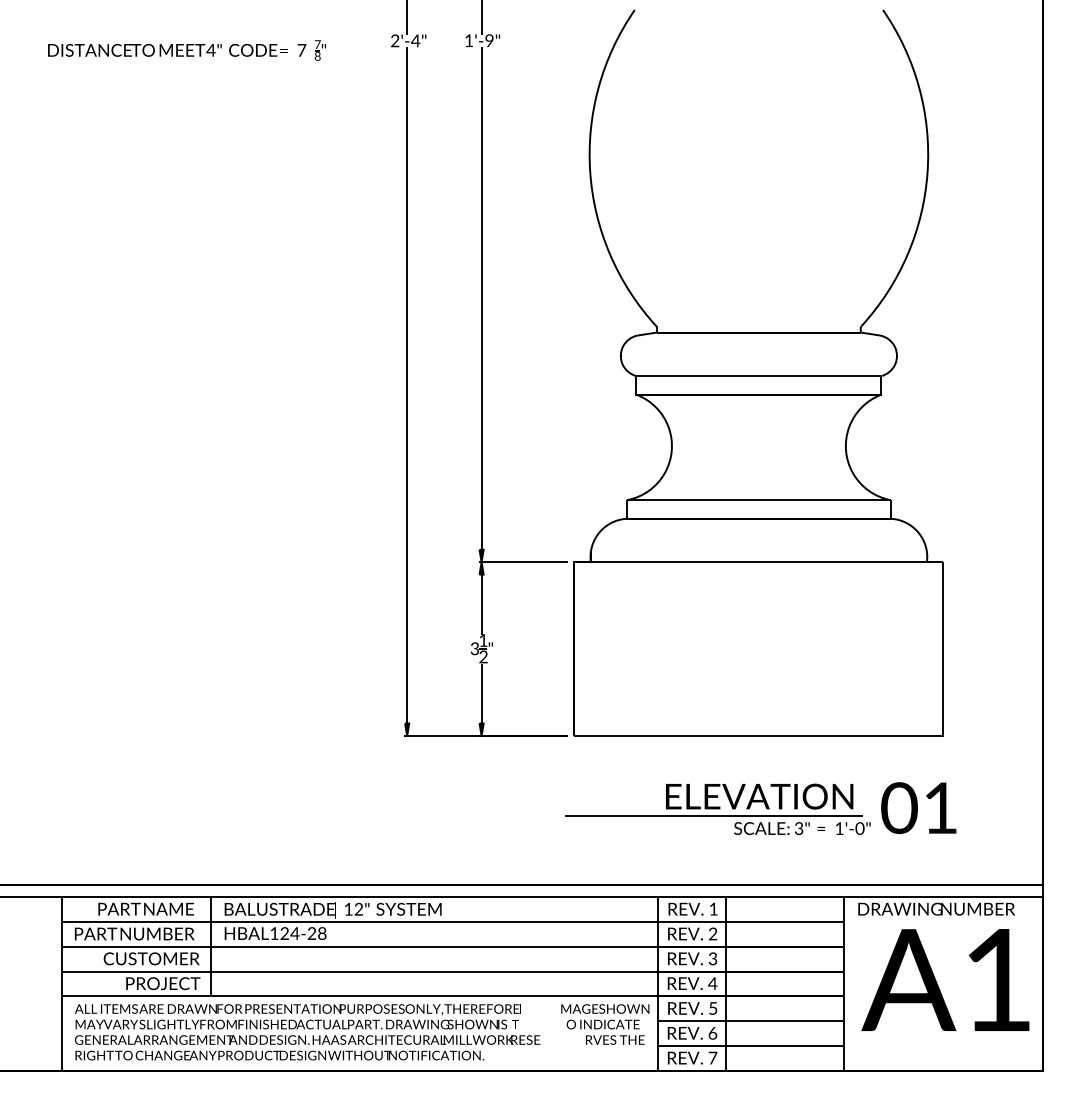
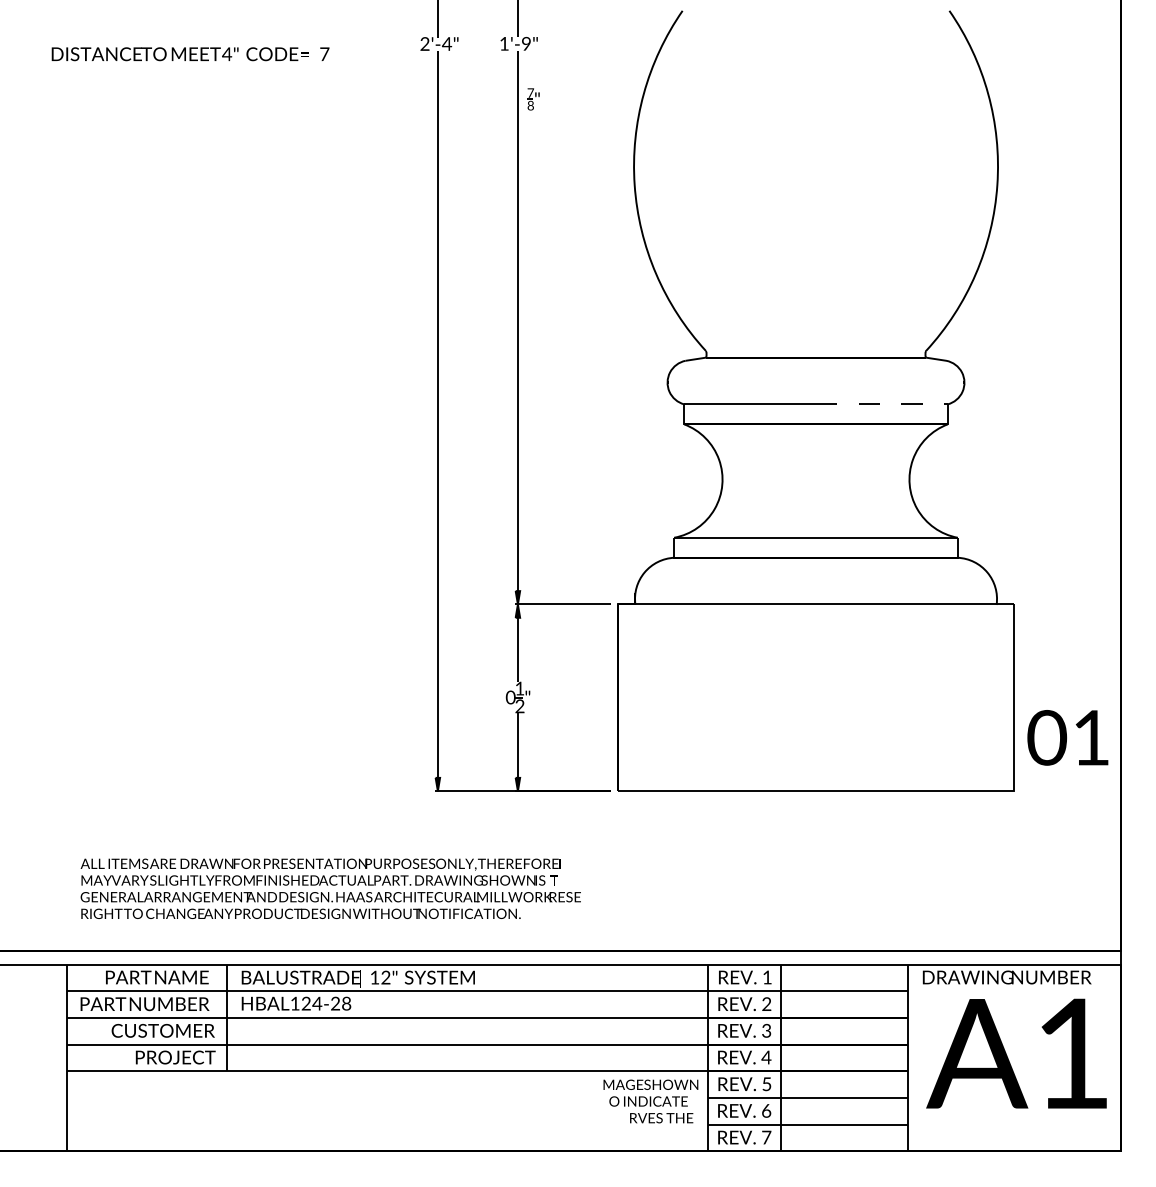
part: (320, 50) -> (533, 99), moved
line: (819, 376) -> (881, 404), solid -> dashed
text: (474, 647) -> (510, 696), 3 -> 0
text: (918, 807) -> (1067, 737), moved
part: (718, 808) -> (772, 869), removed
text: (307, 1031) -> (330, 888), moved

